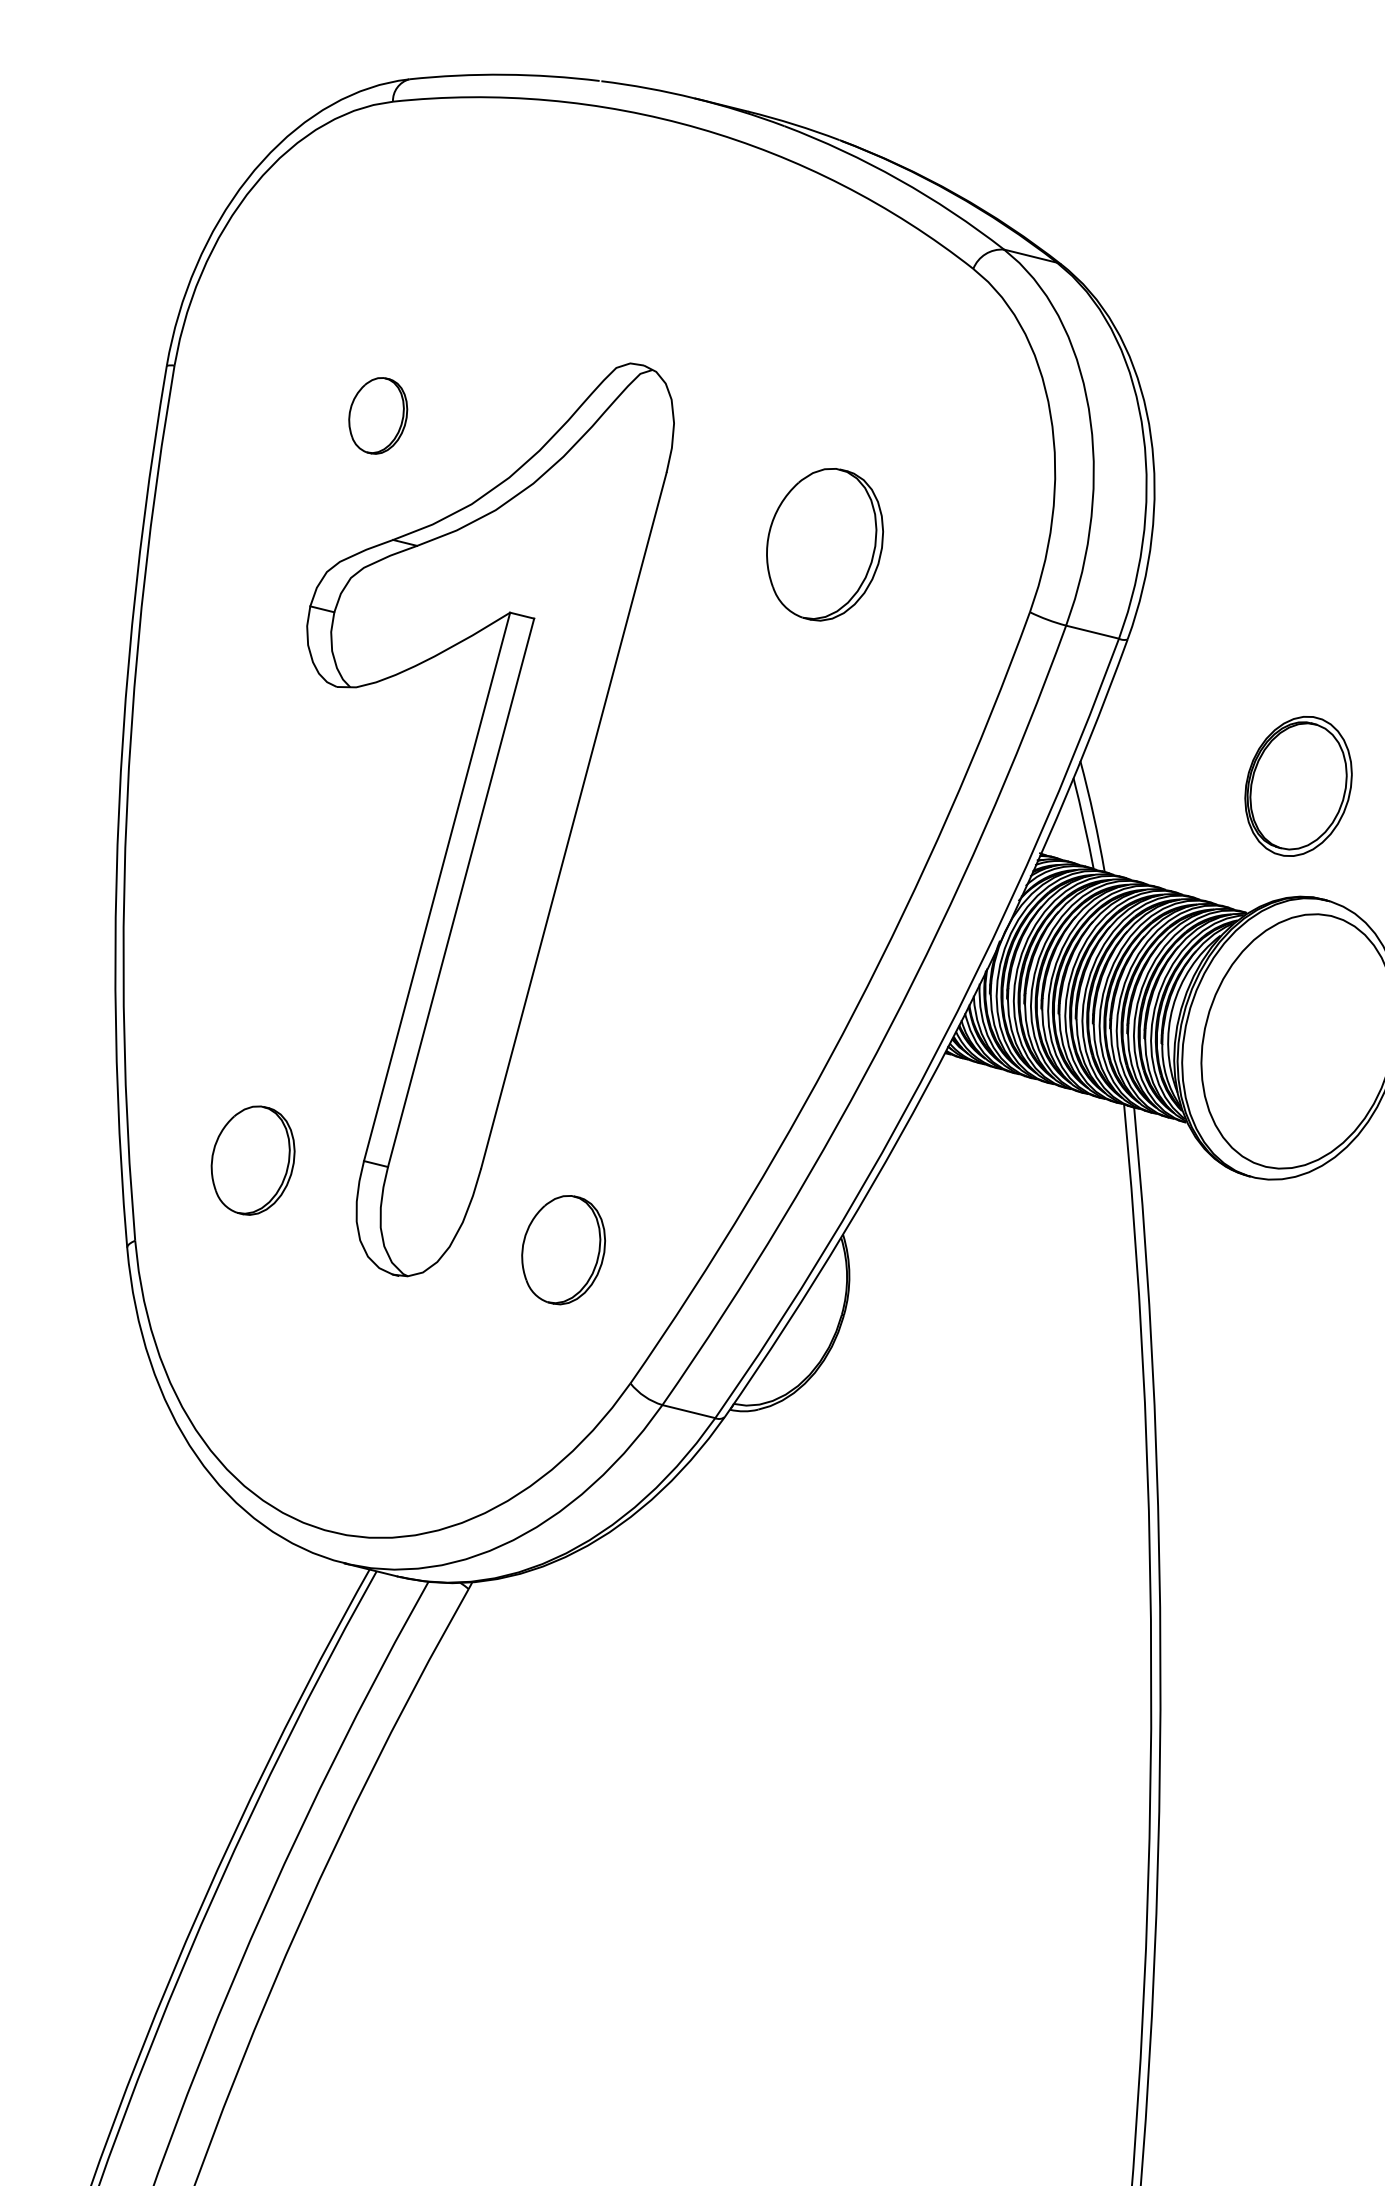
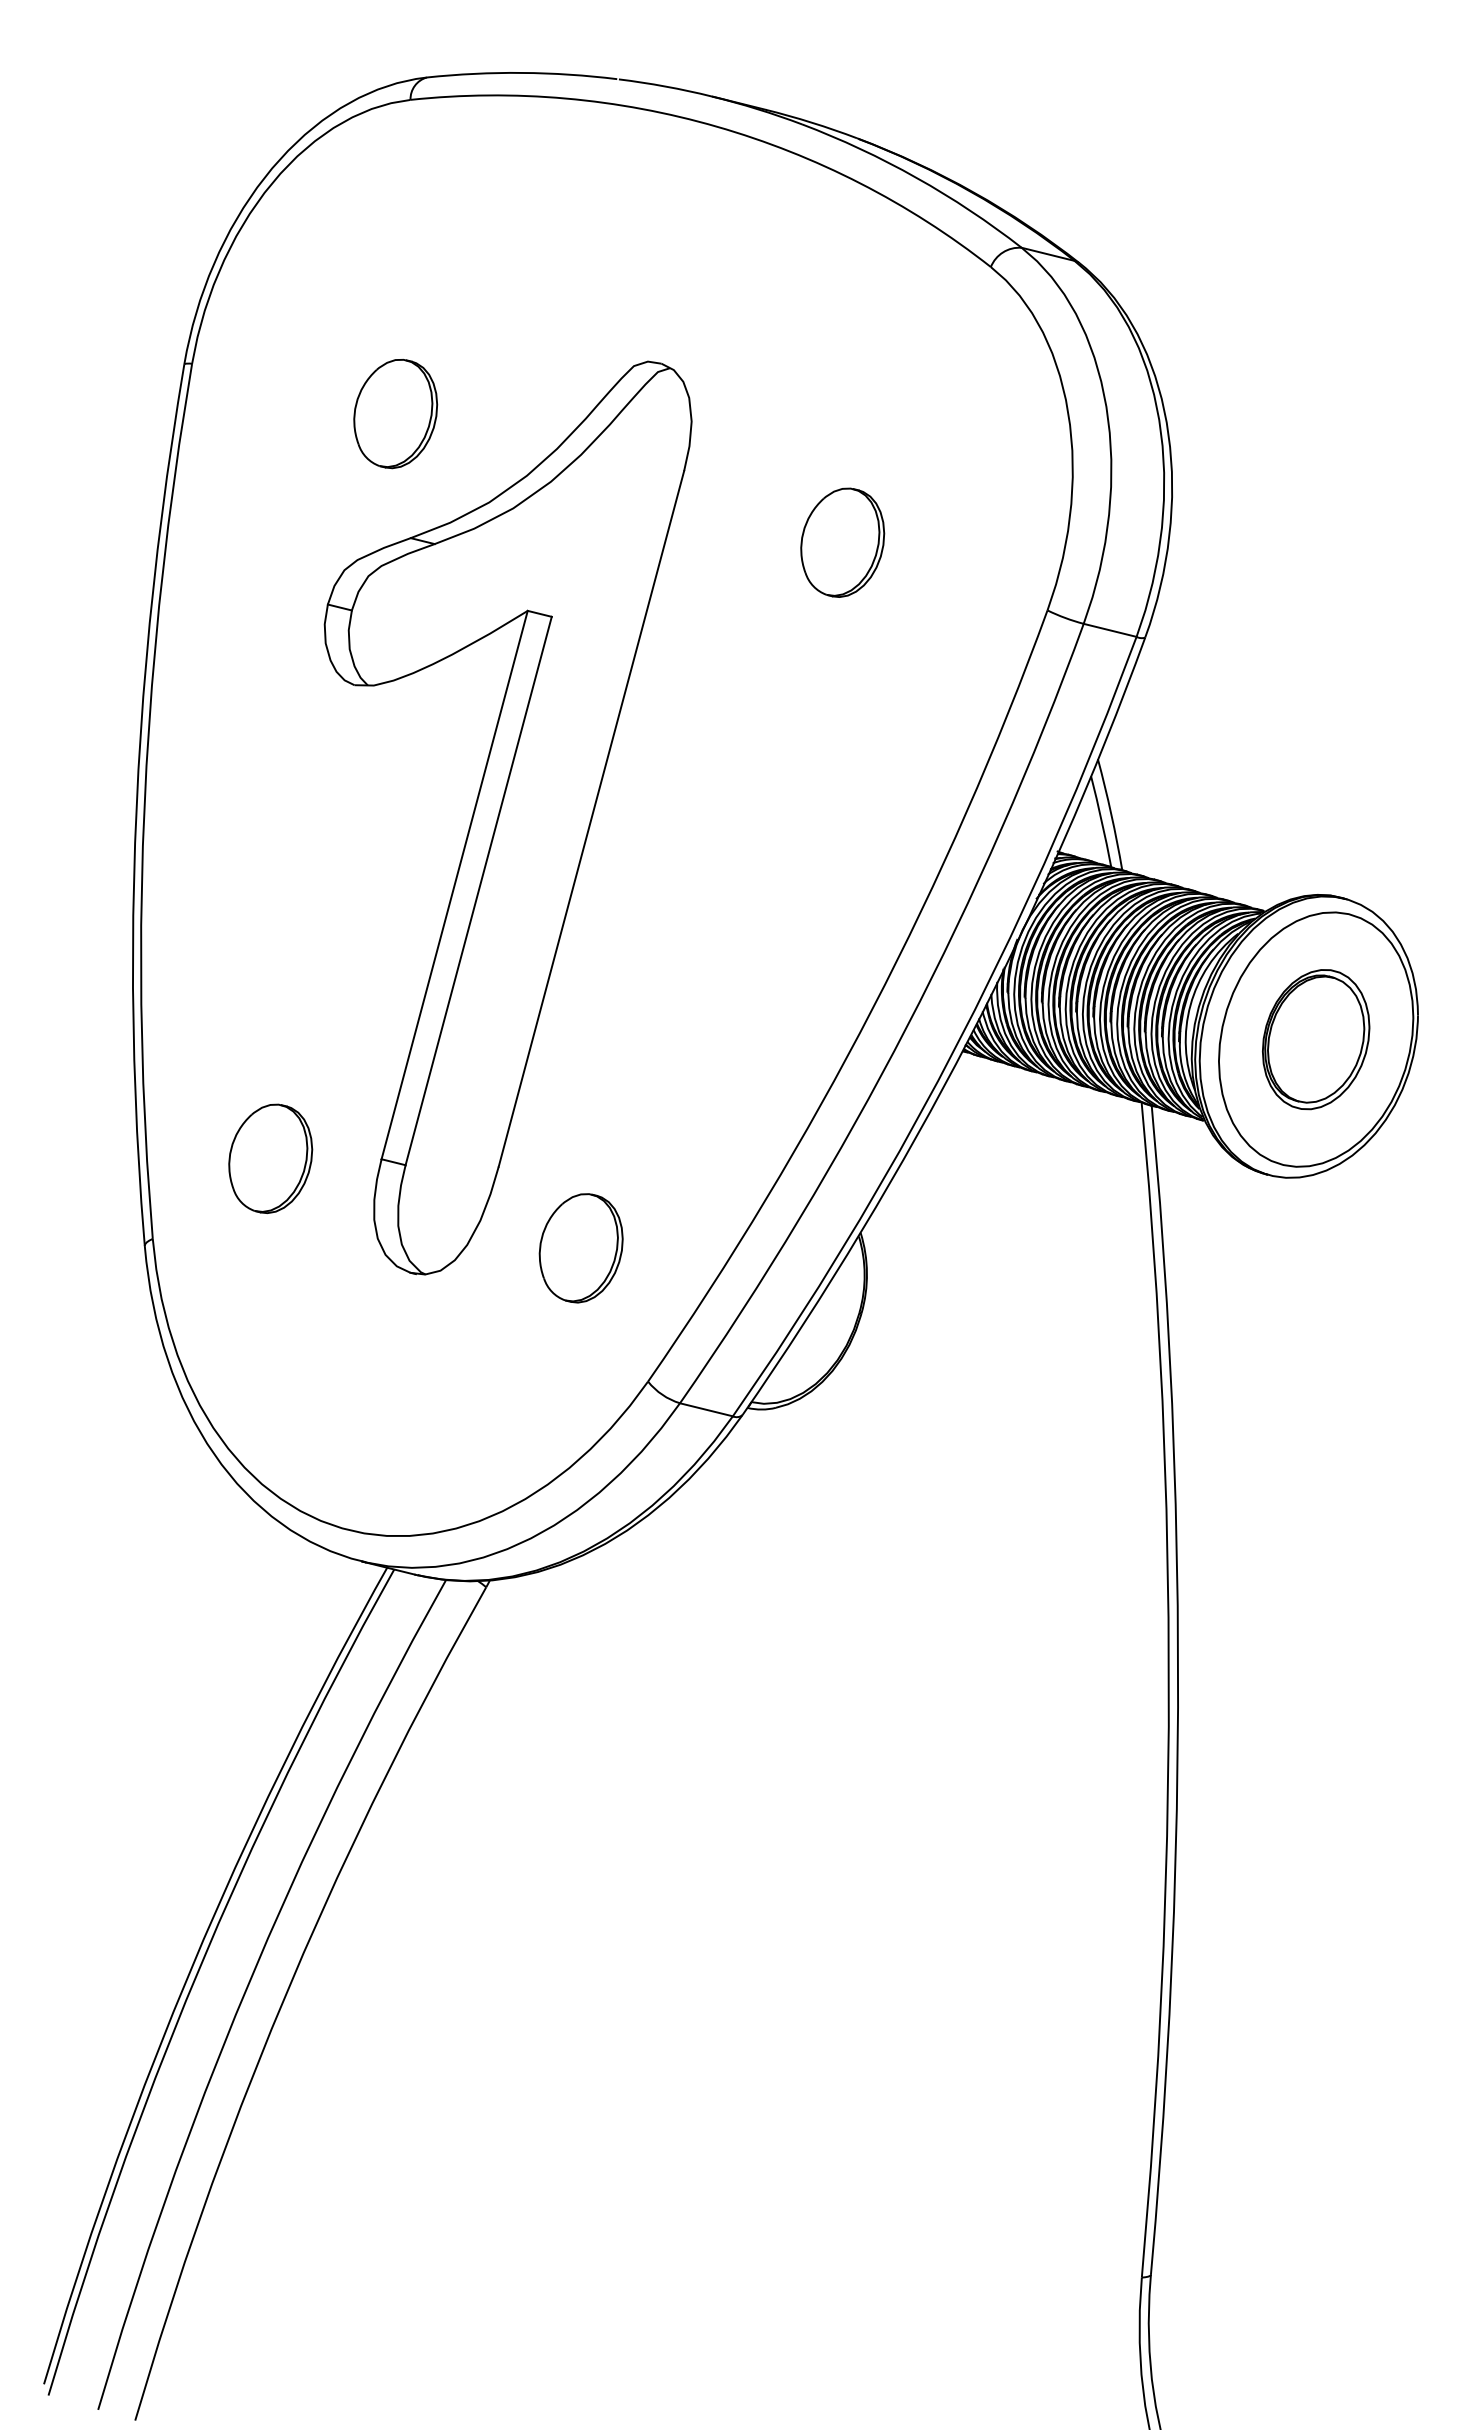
part: (377, 416) -> (395, 414), size x1.43
part: (824, 544) -> (842, 542), size x0.71
part: (1298, 786) -> (1316, 1039), moved

